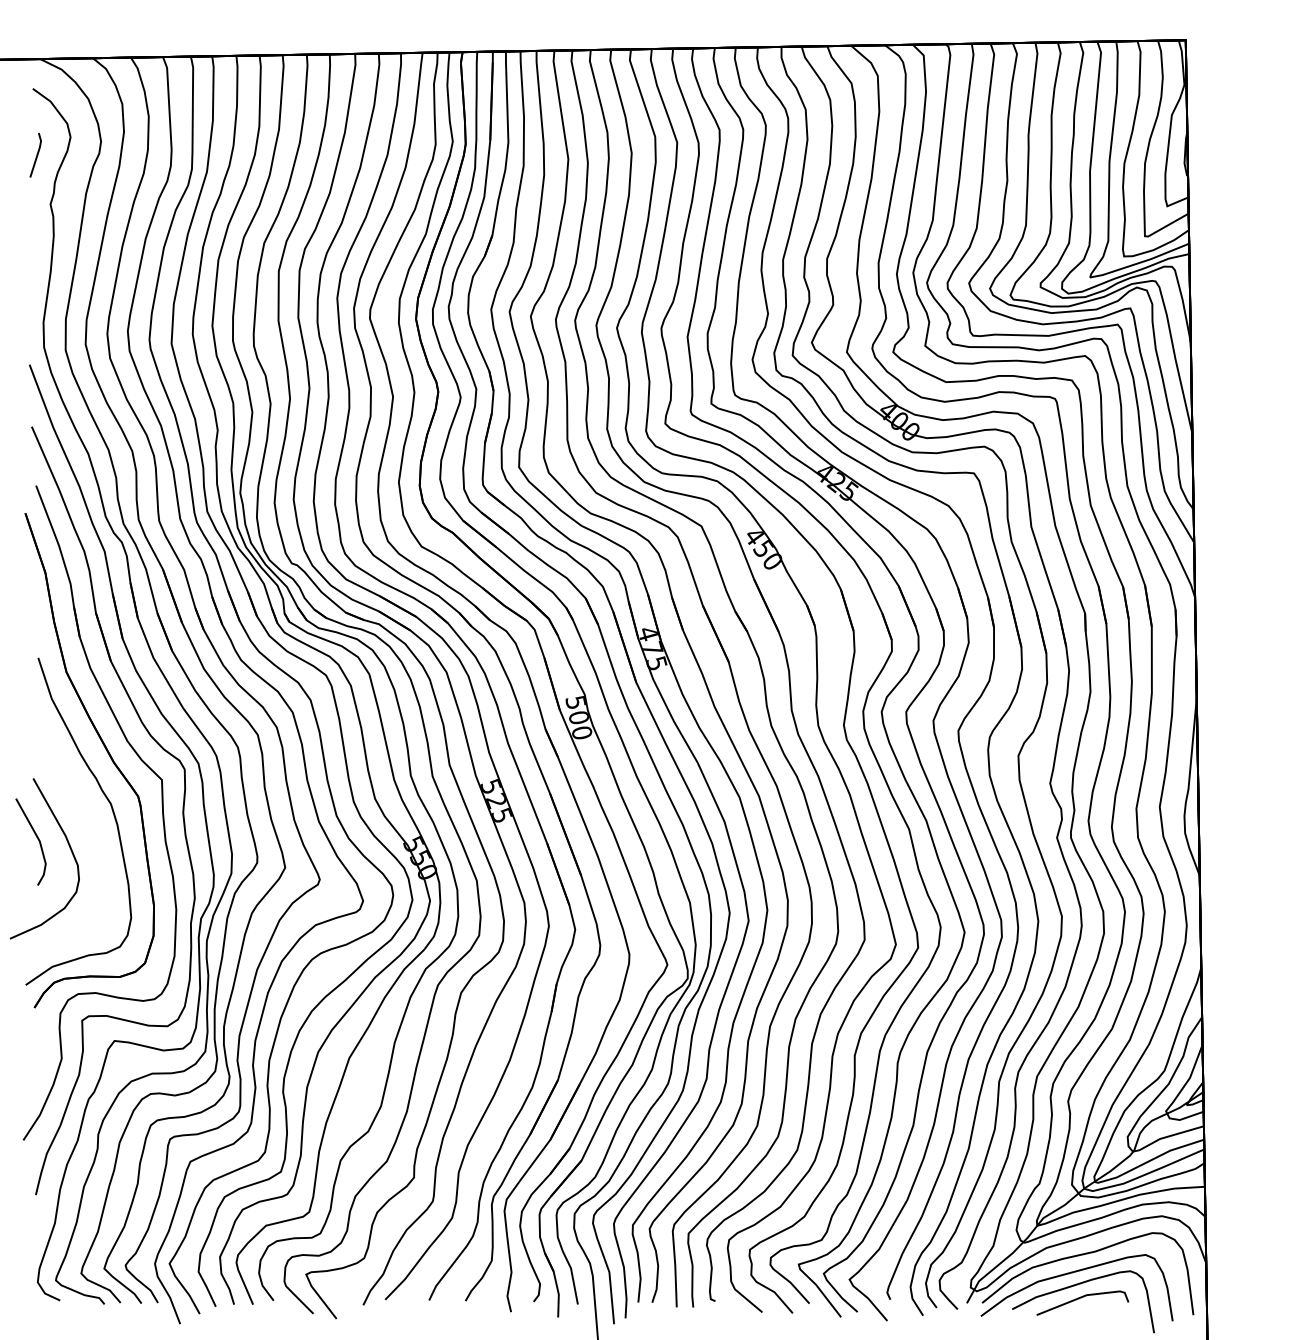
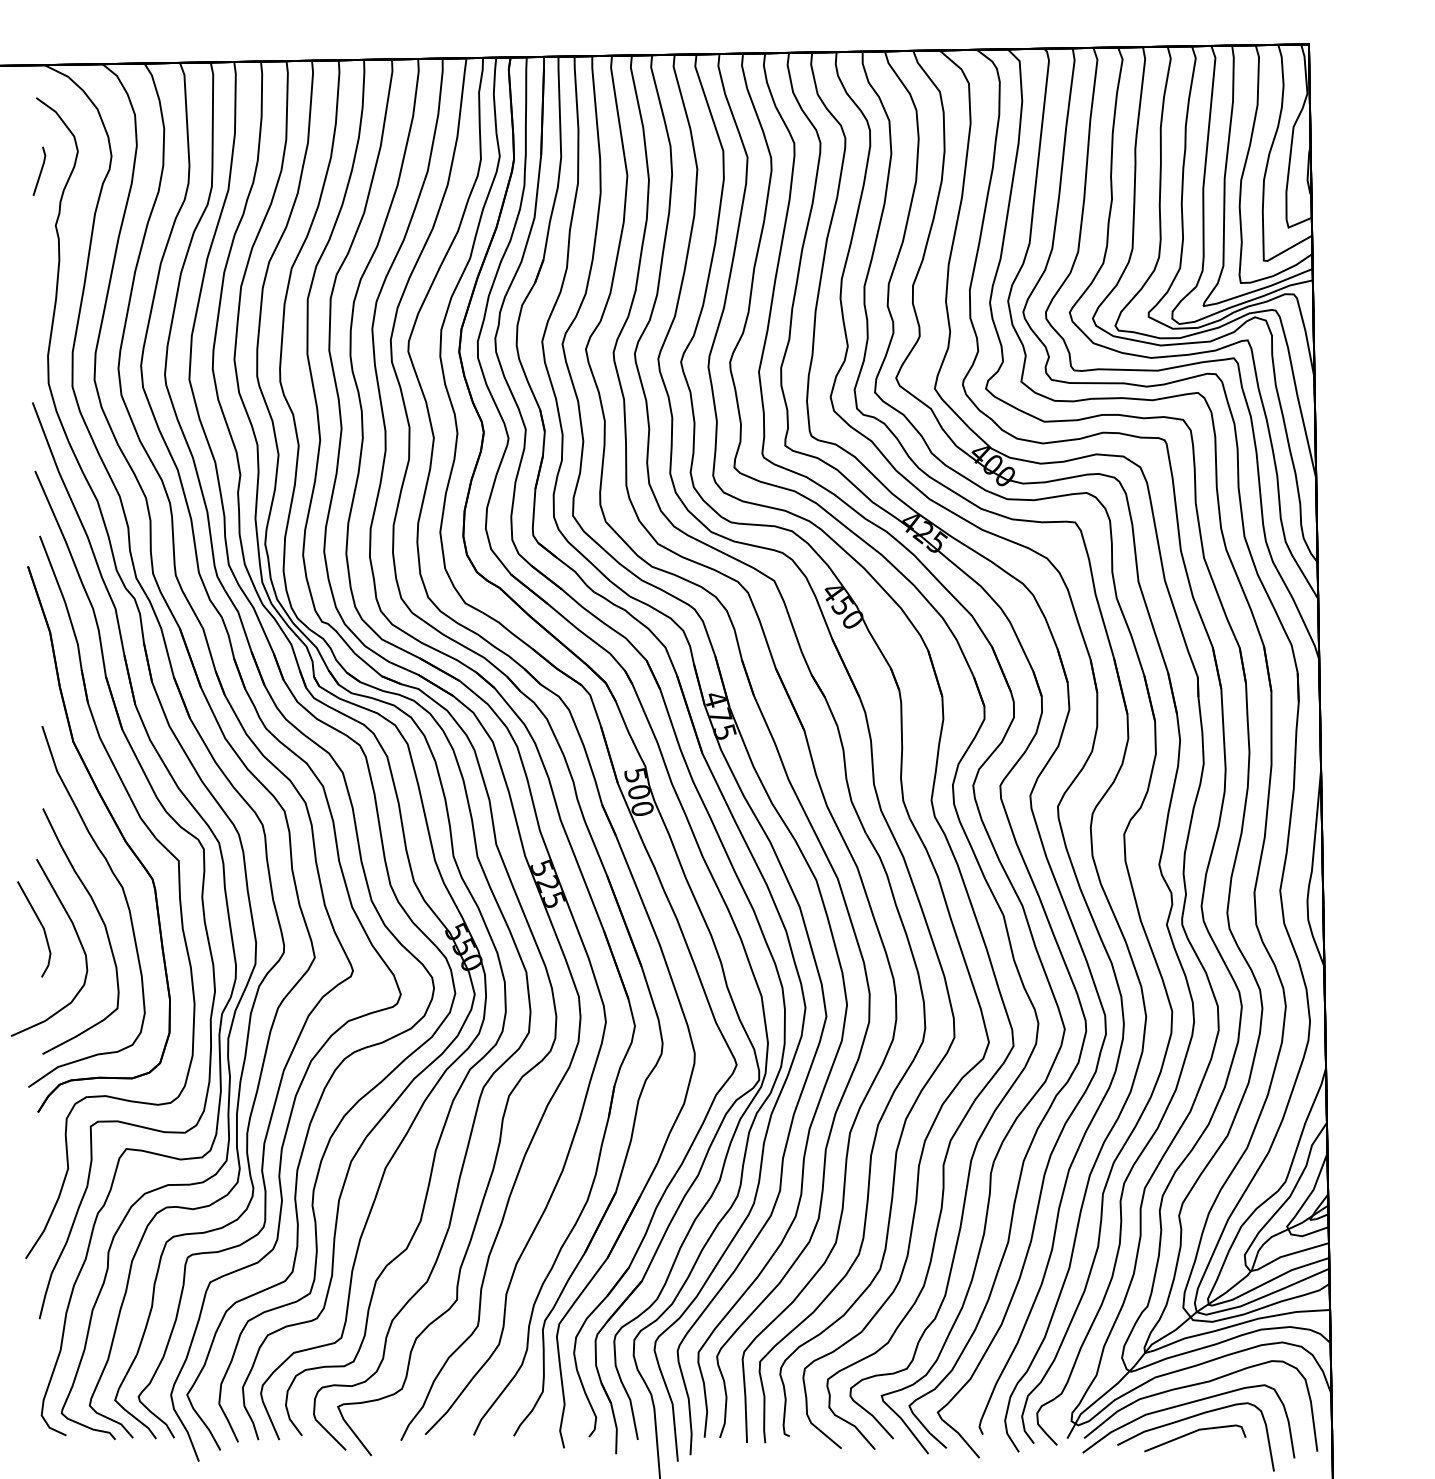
part: (91, 833) -> (101, 920), added

